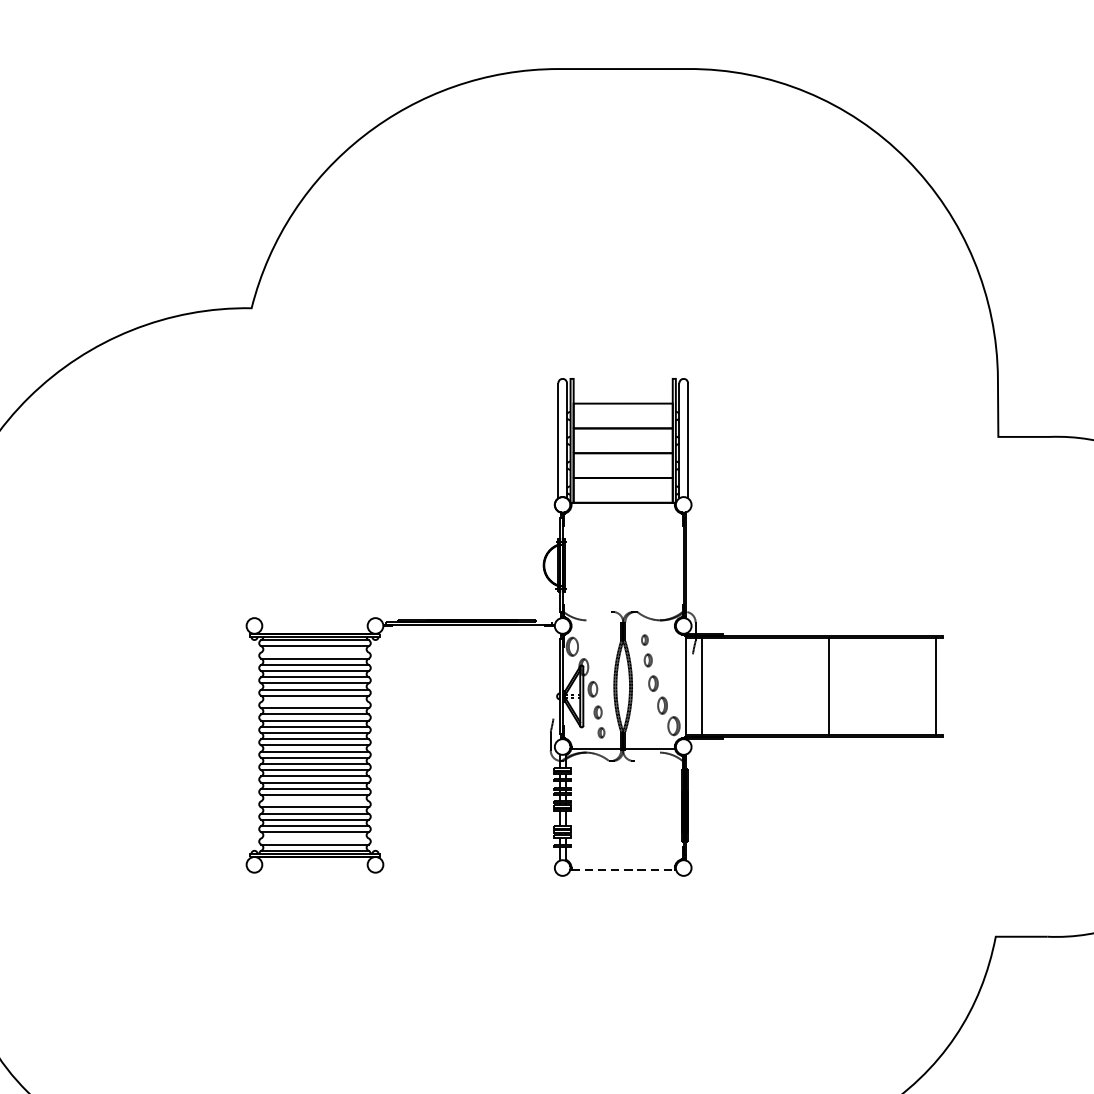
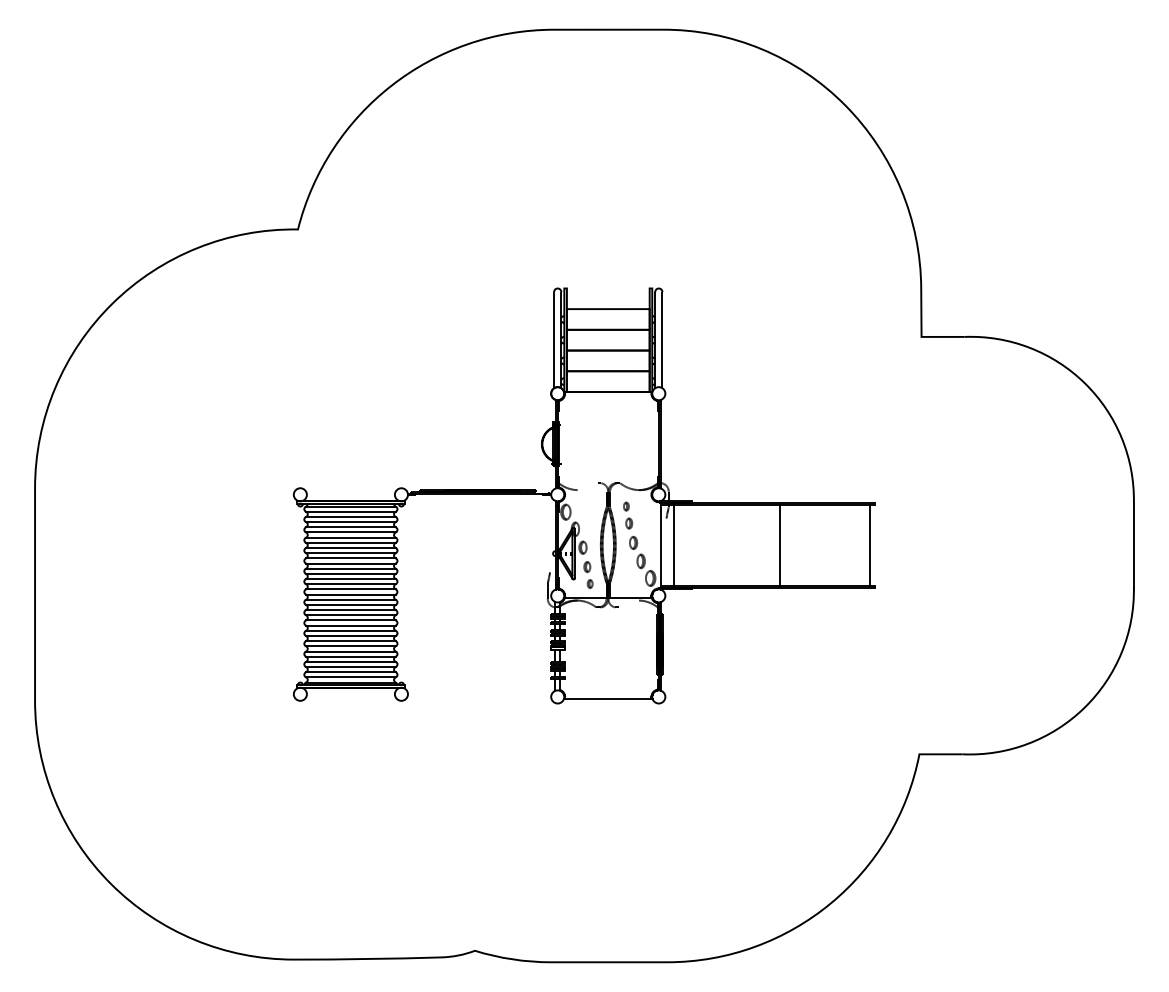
line: (314, 651) -> (350, 516), added
line: (314, 702) -> (350, 558), added
line: (314, 801) -> (350, 641), added
line: (314, 838) -> (350, 672), added
line: (623, 869) -> (608, 698), dashed -> solid

